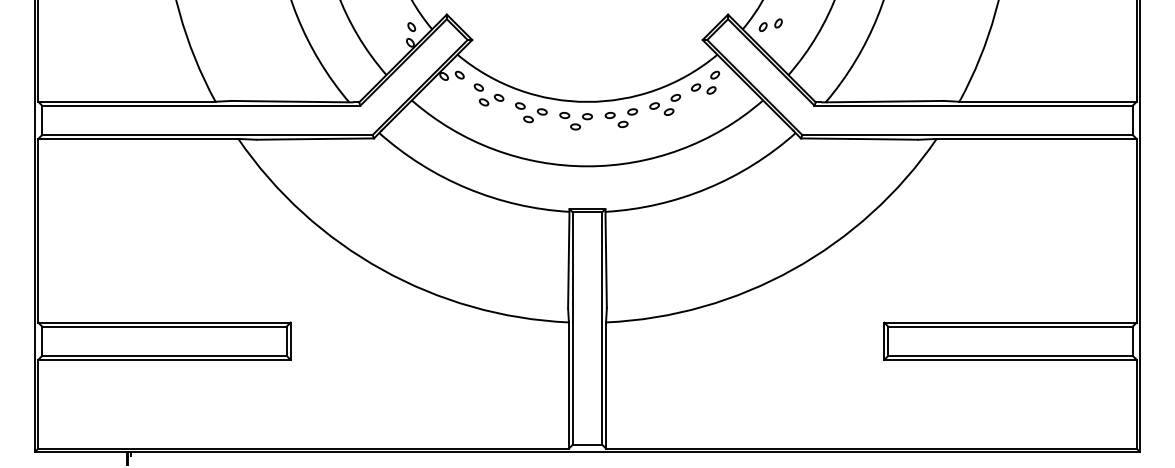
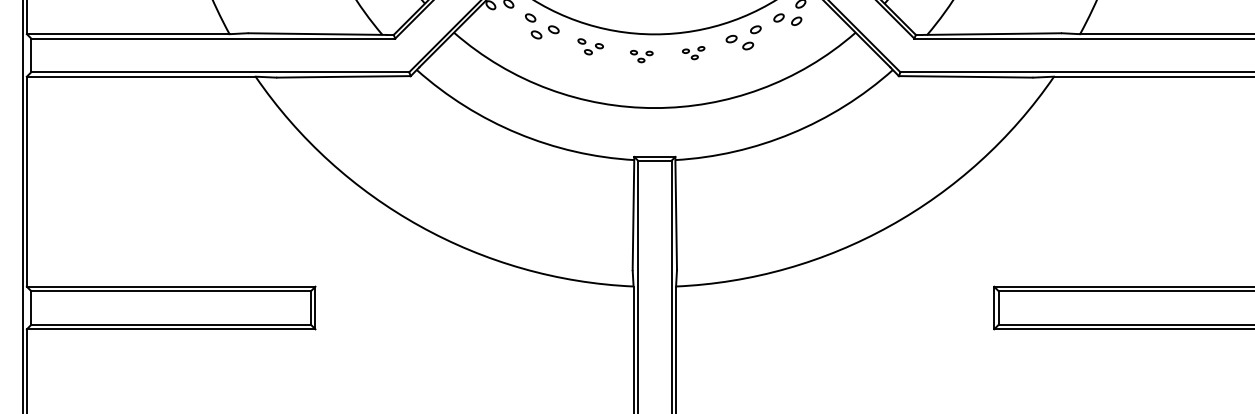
part: (531, 112) -> (590, 46), size x0.7
part: (621, 118) -> (693, 53), size x0.6
part: (575, 121) -> (641, 56), size x0.6

